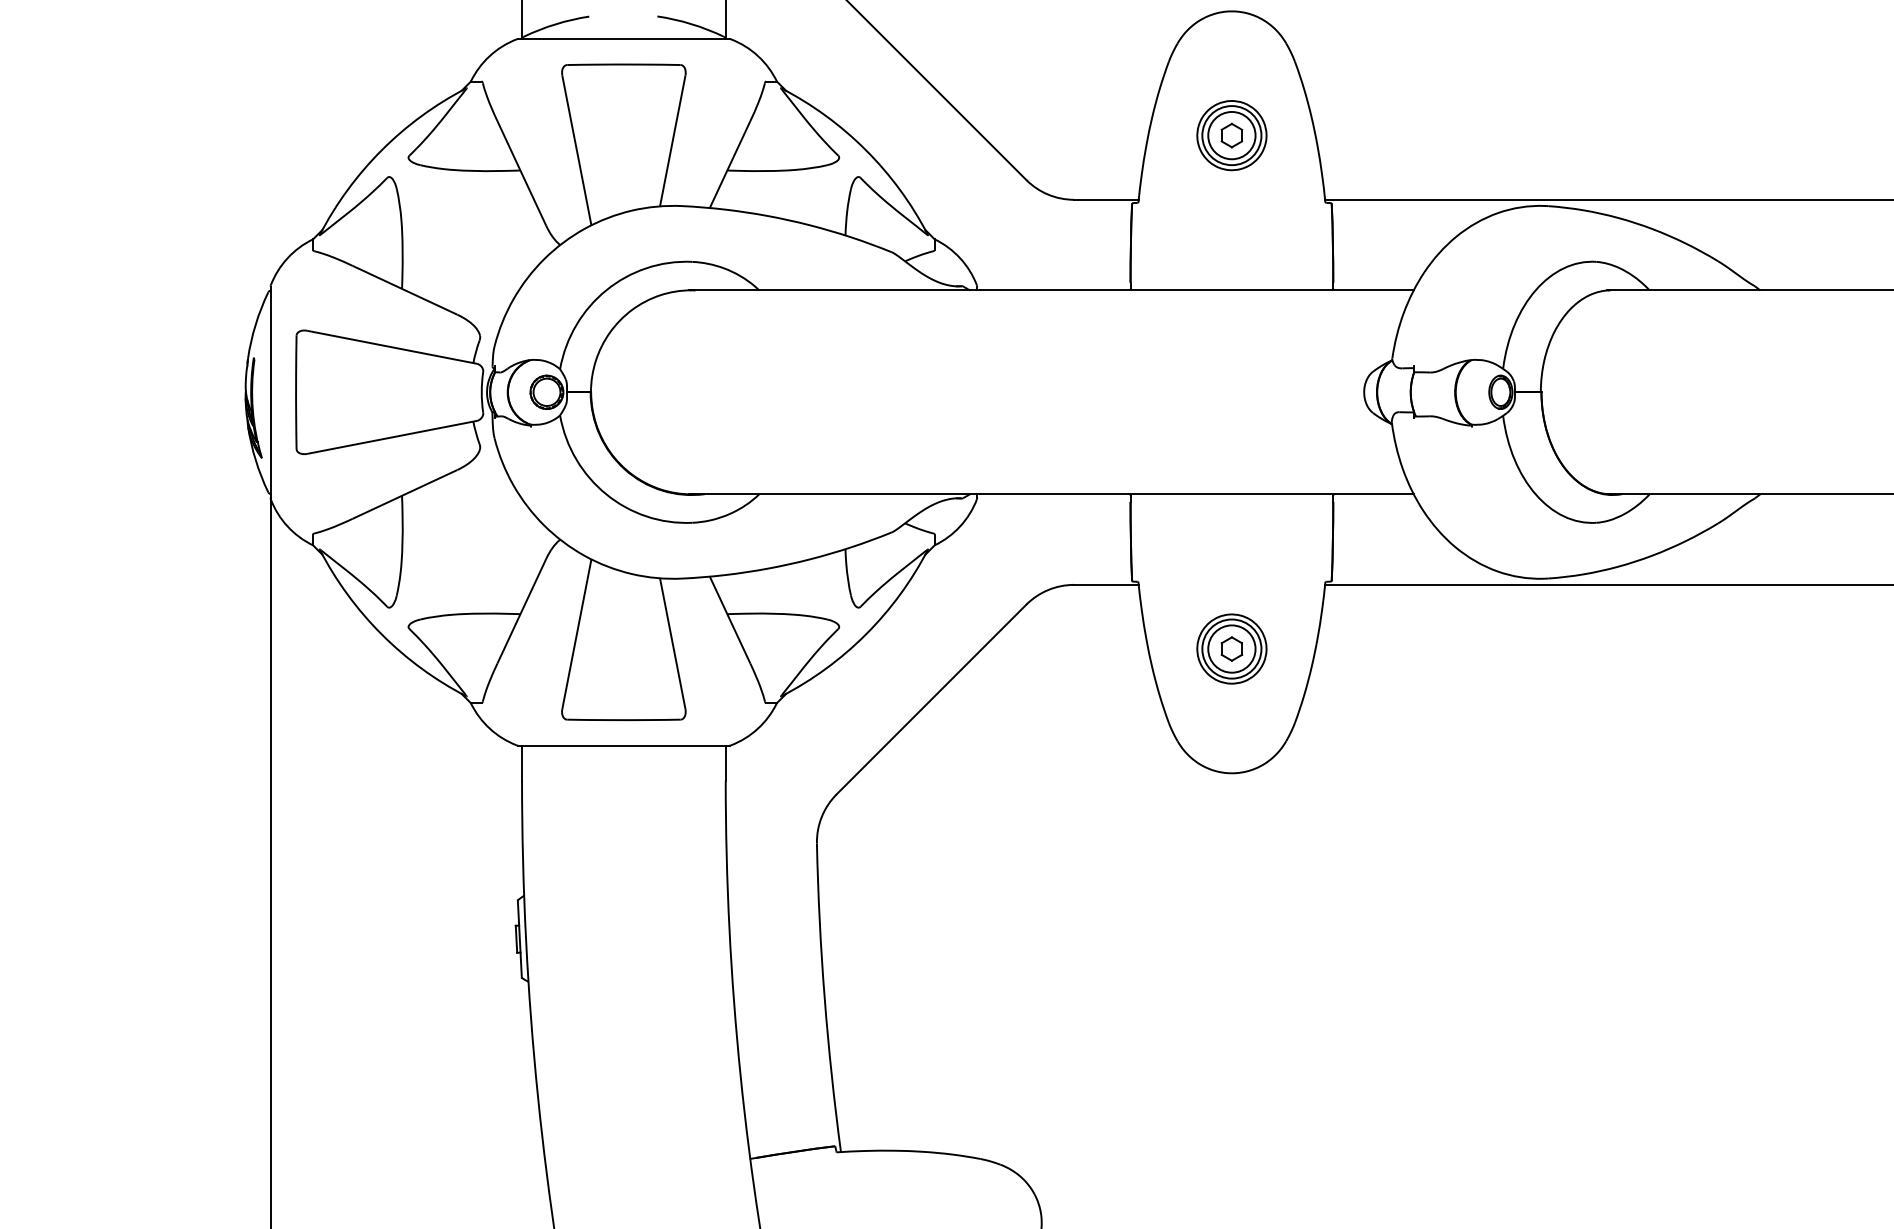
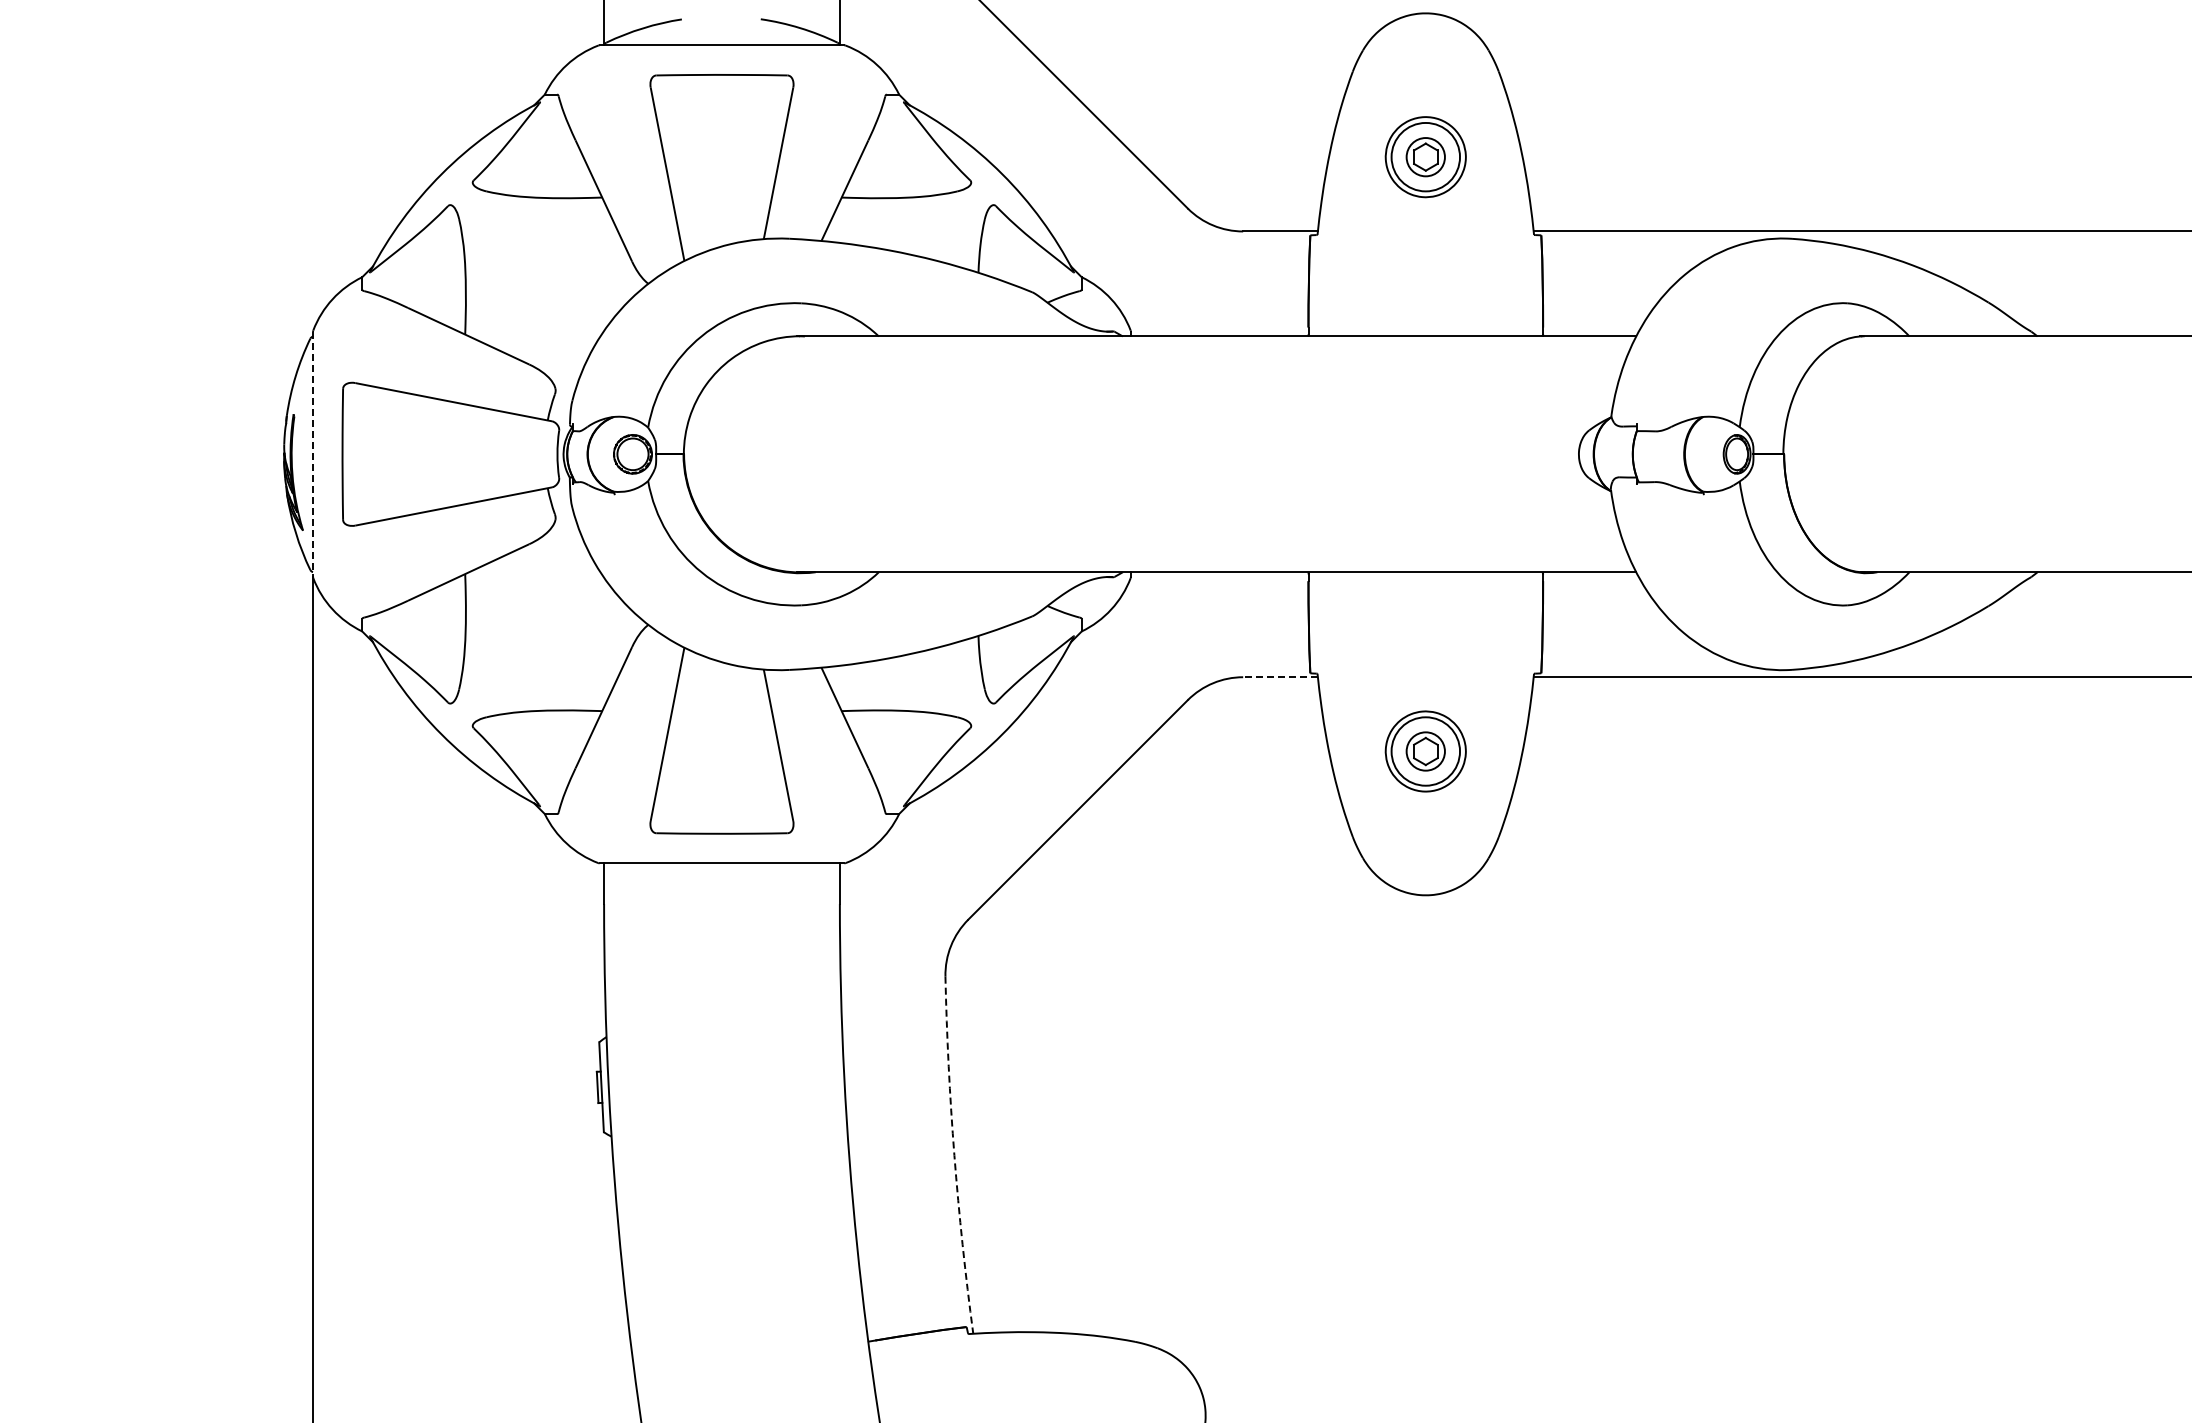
circle: (1231, 135) -> (1425, 156), size x0.7
line: (270, 392) -> (313, 454), solid -> dashed
line: (1106, 585) -> (1280, 677), solid -> dashed
circle: (1231, 649) -> (1425, 751), size x0.7
arc: (824, 998) -> (954, 1155), solid -> dashed

